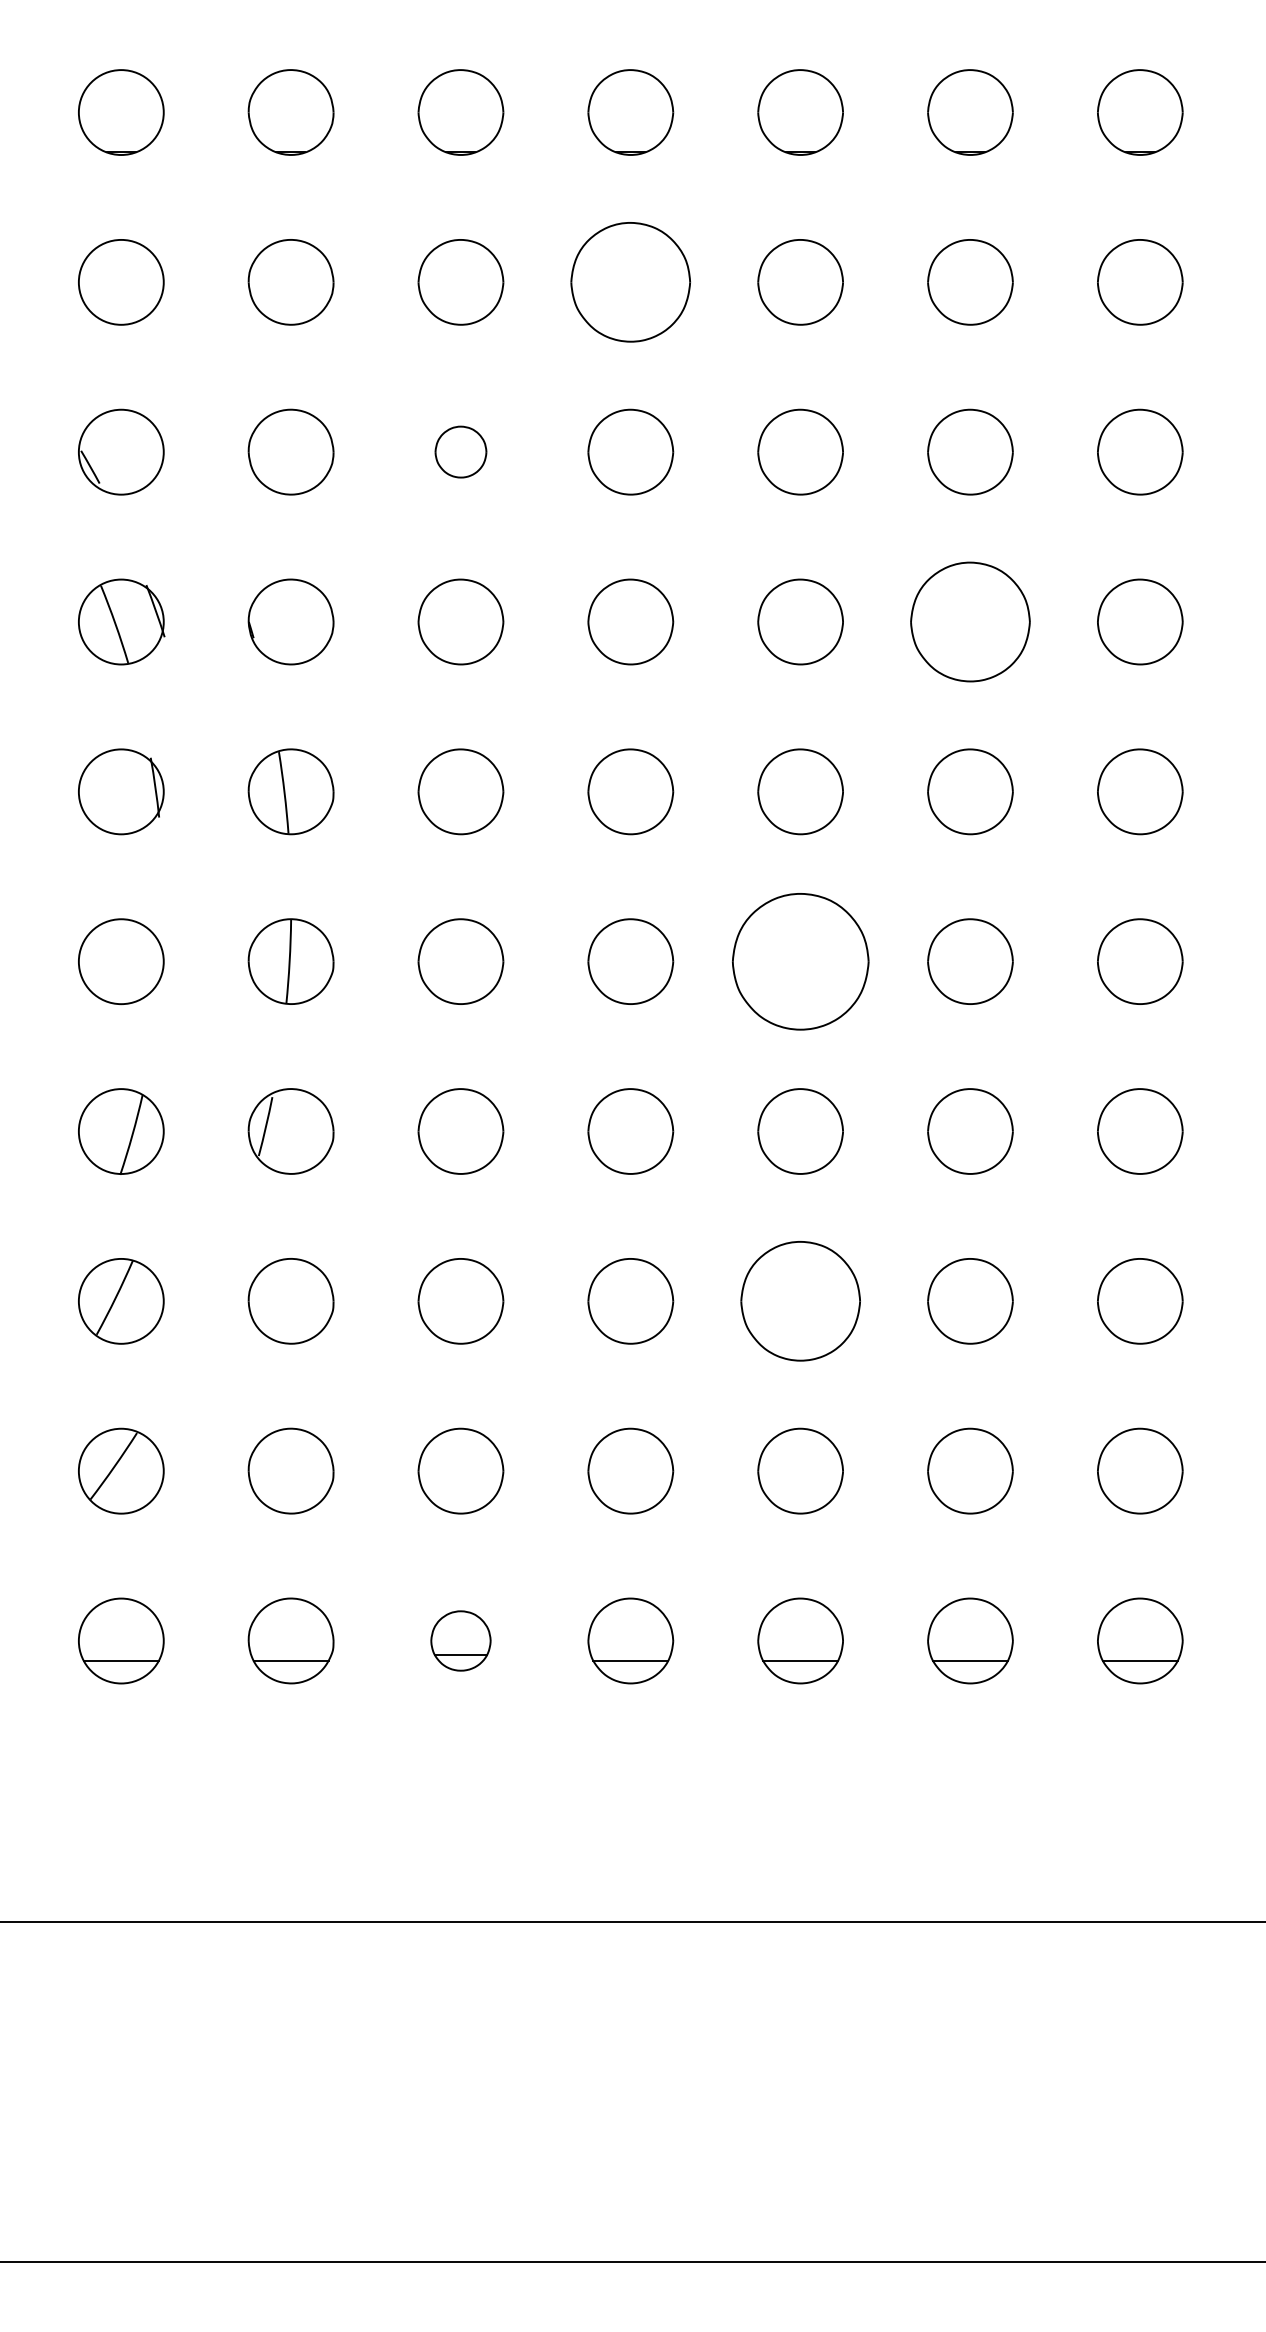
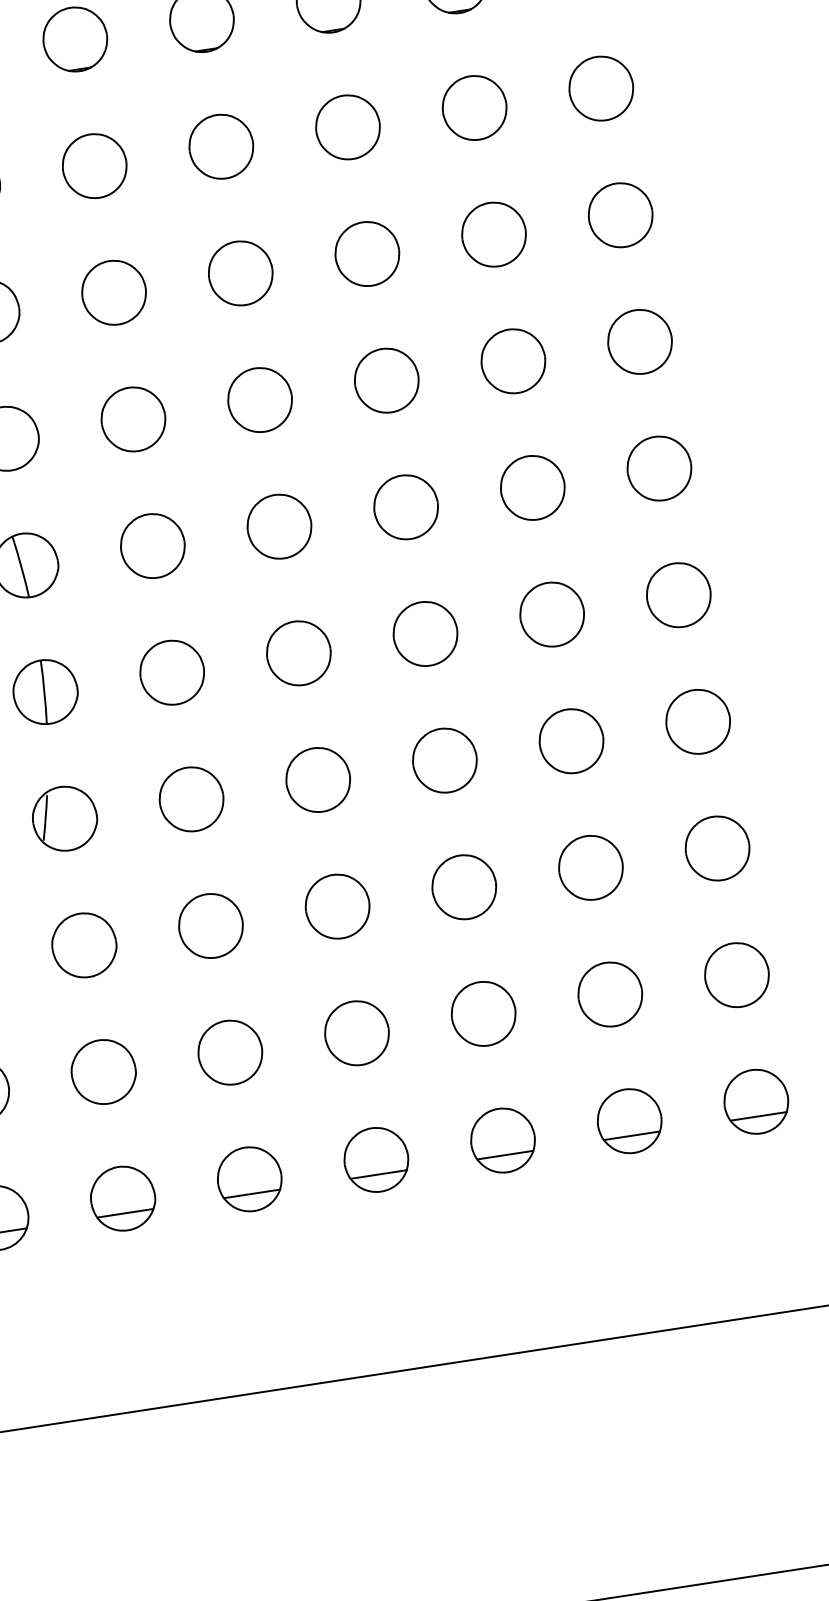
part: (630, 282) -> (221, 146), size x0.71
part: (460, 451) -> (113, 292), size x1.67
part: (970, 621) -> (513, 360), size x0.71
part: (800, 961) -> (425, 633), size x0.62
part: (800, 1301) -> (464, 887), size x0.71
part: (460, 1640) -> (249, 1178), size x1.43

